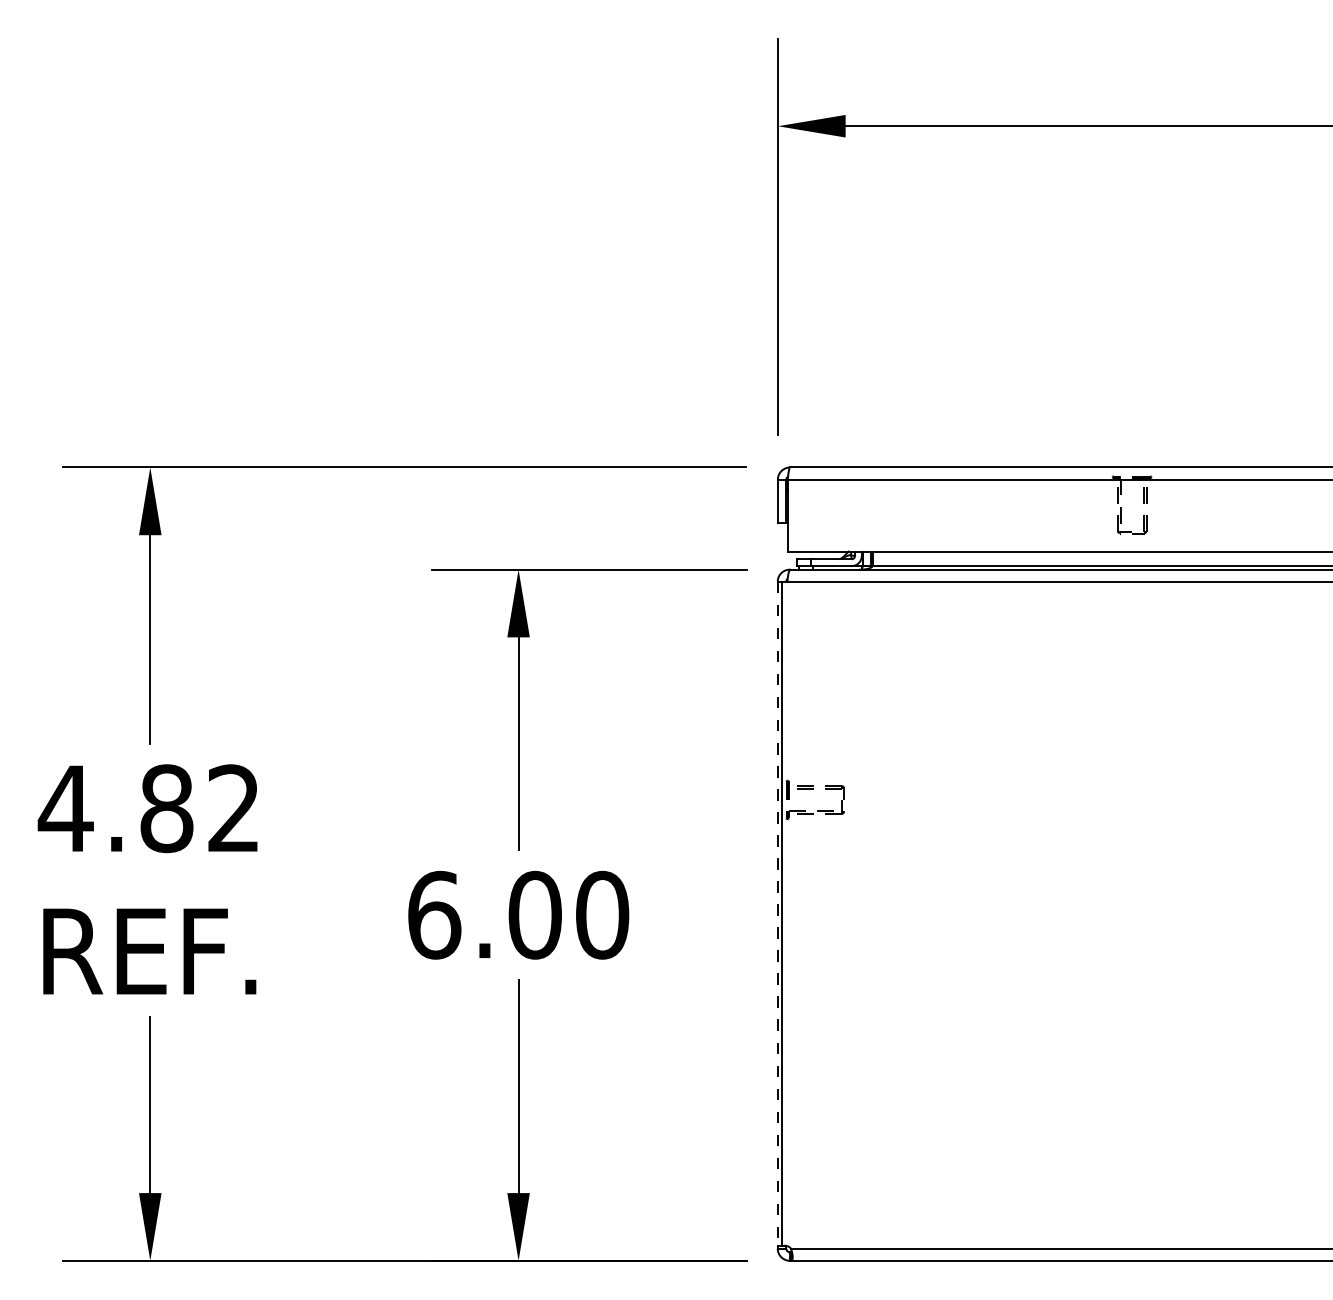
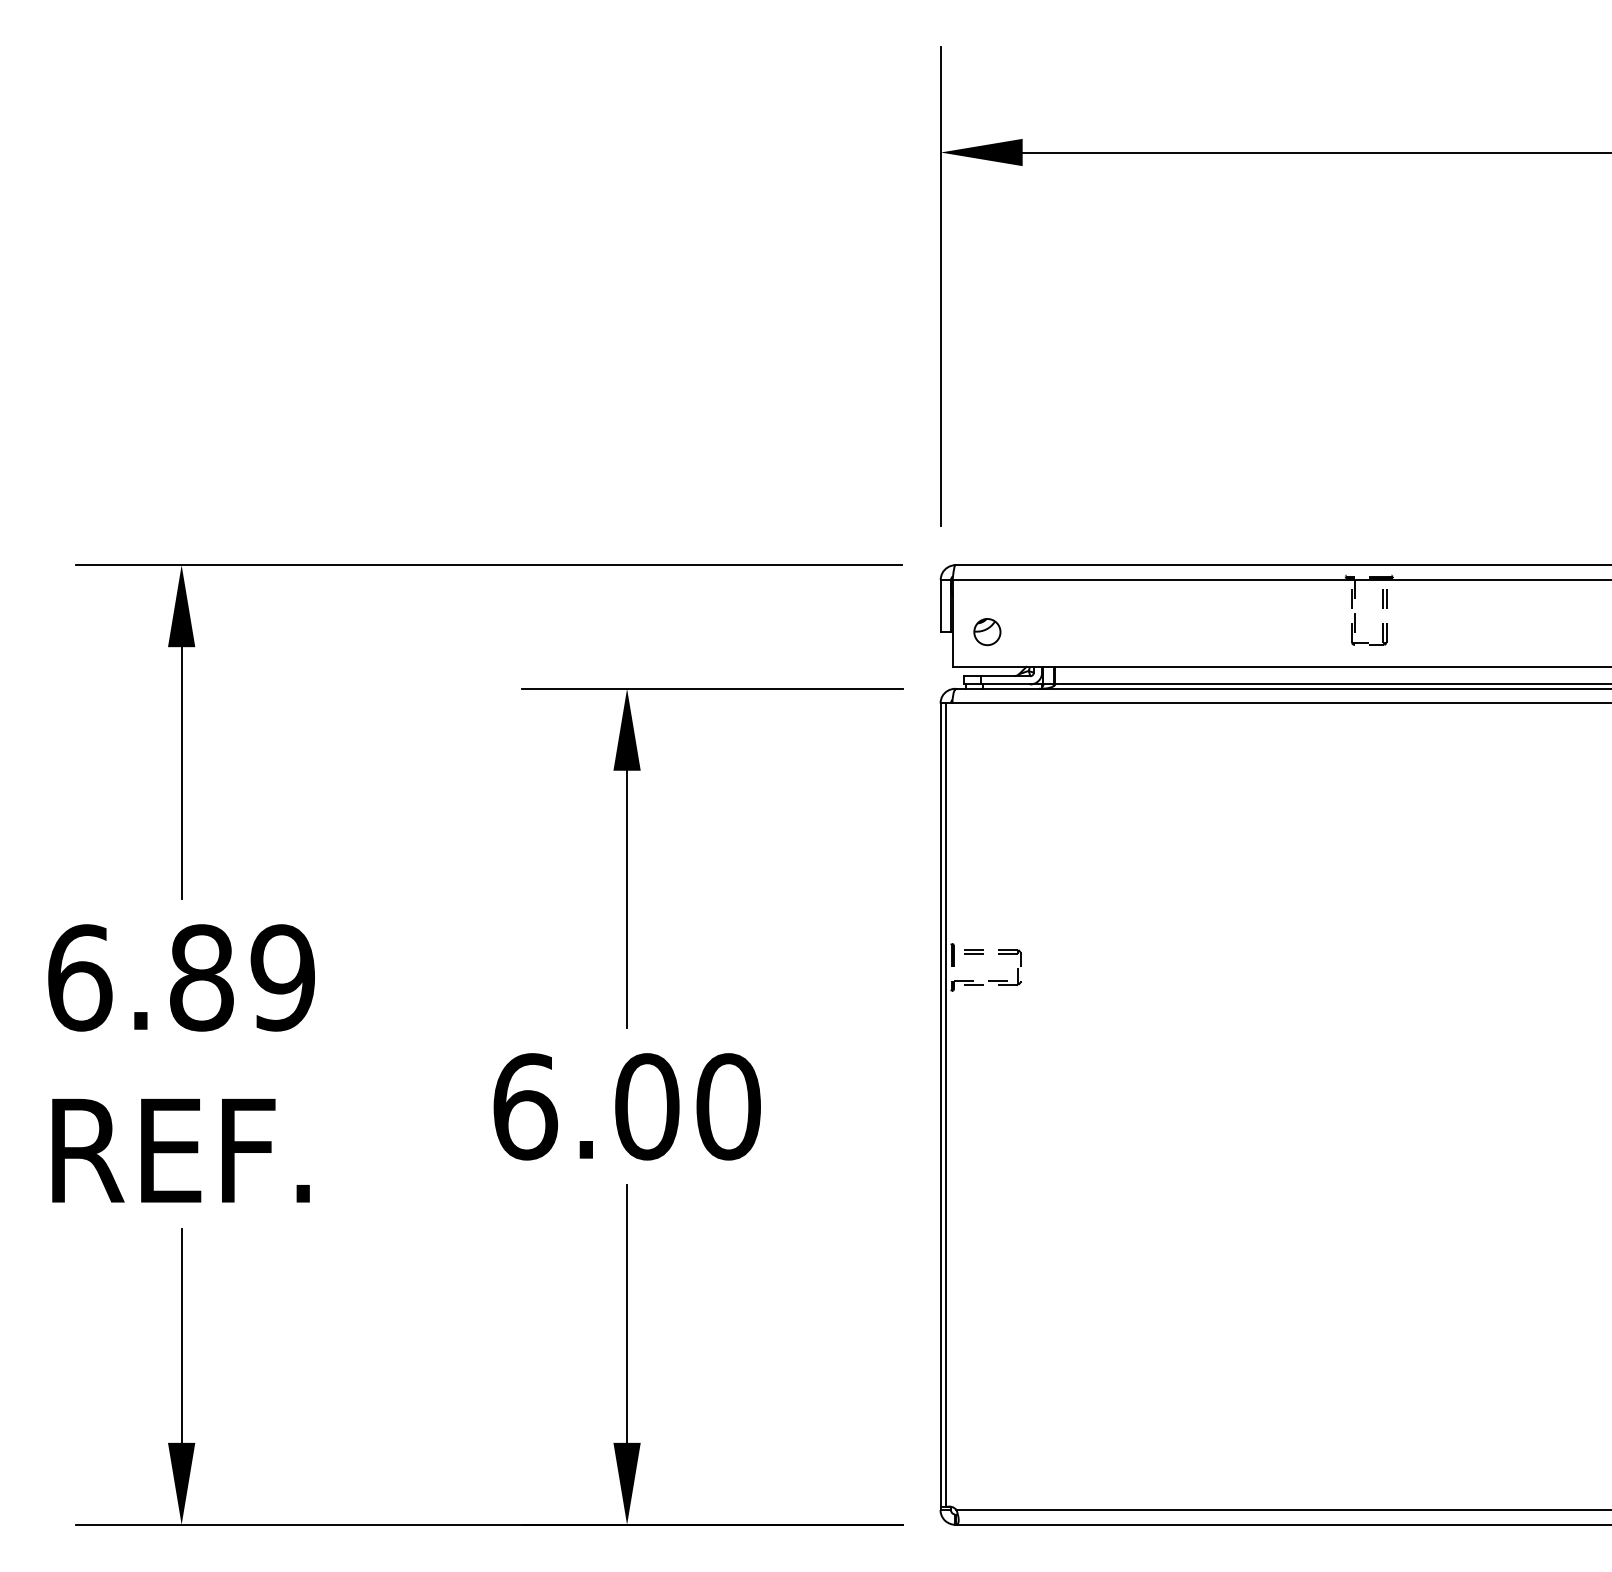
part: (816, 522) -> (987, 631), added
text: (148, 808) -> (179, 977), 4.82 -> 6.89
line: (777, 914) -> (940, 1105), dashed -> solid

